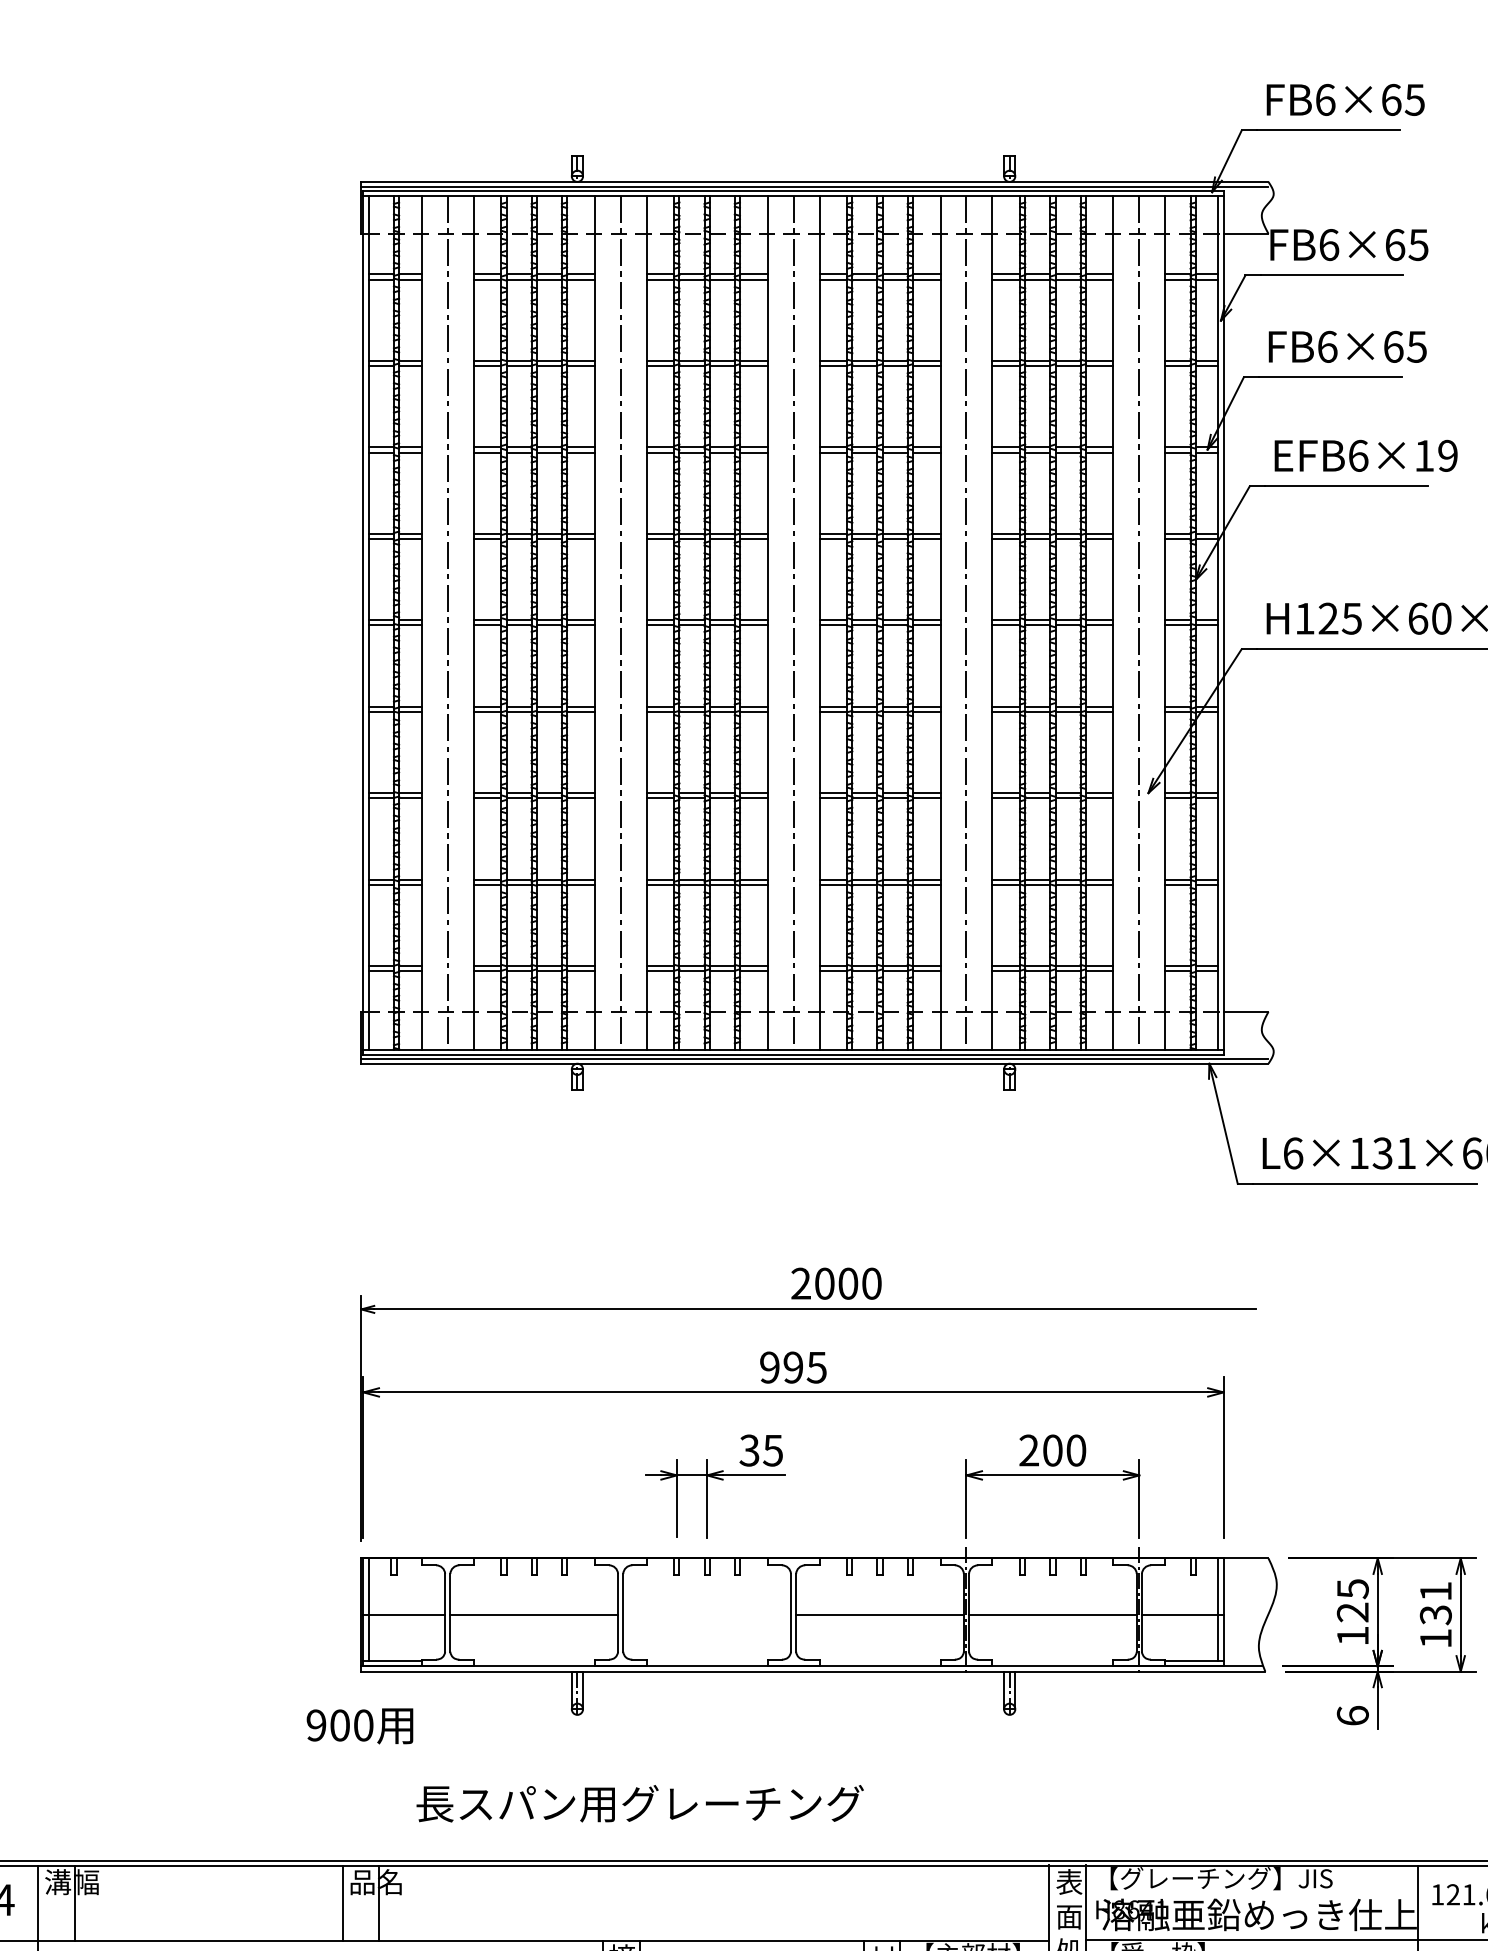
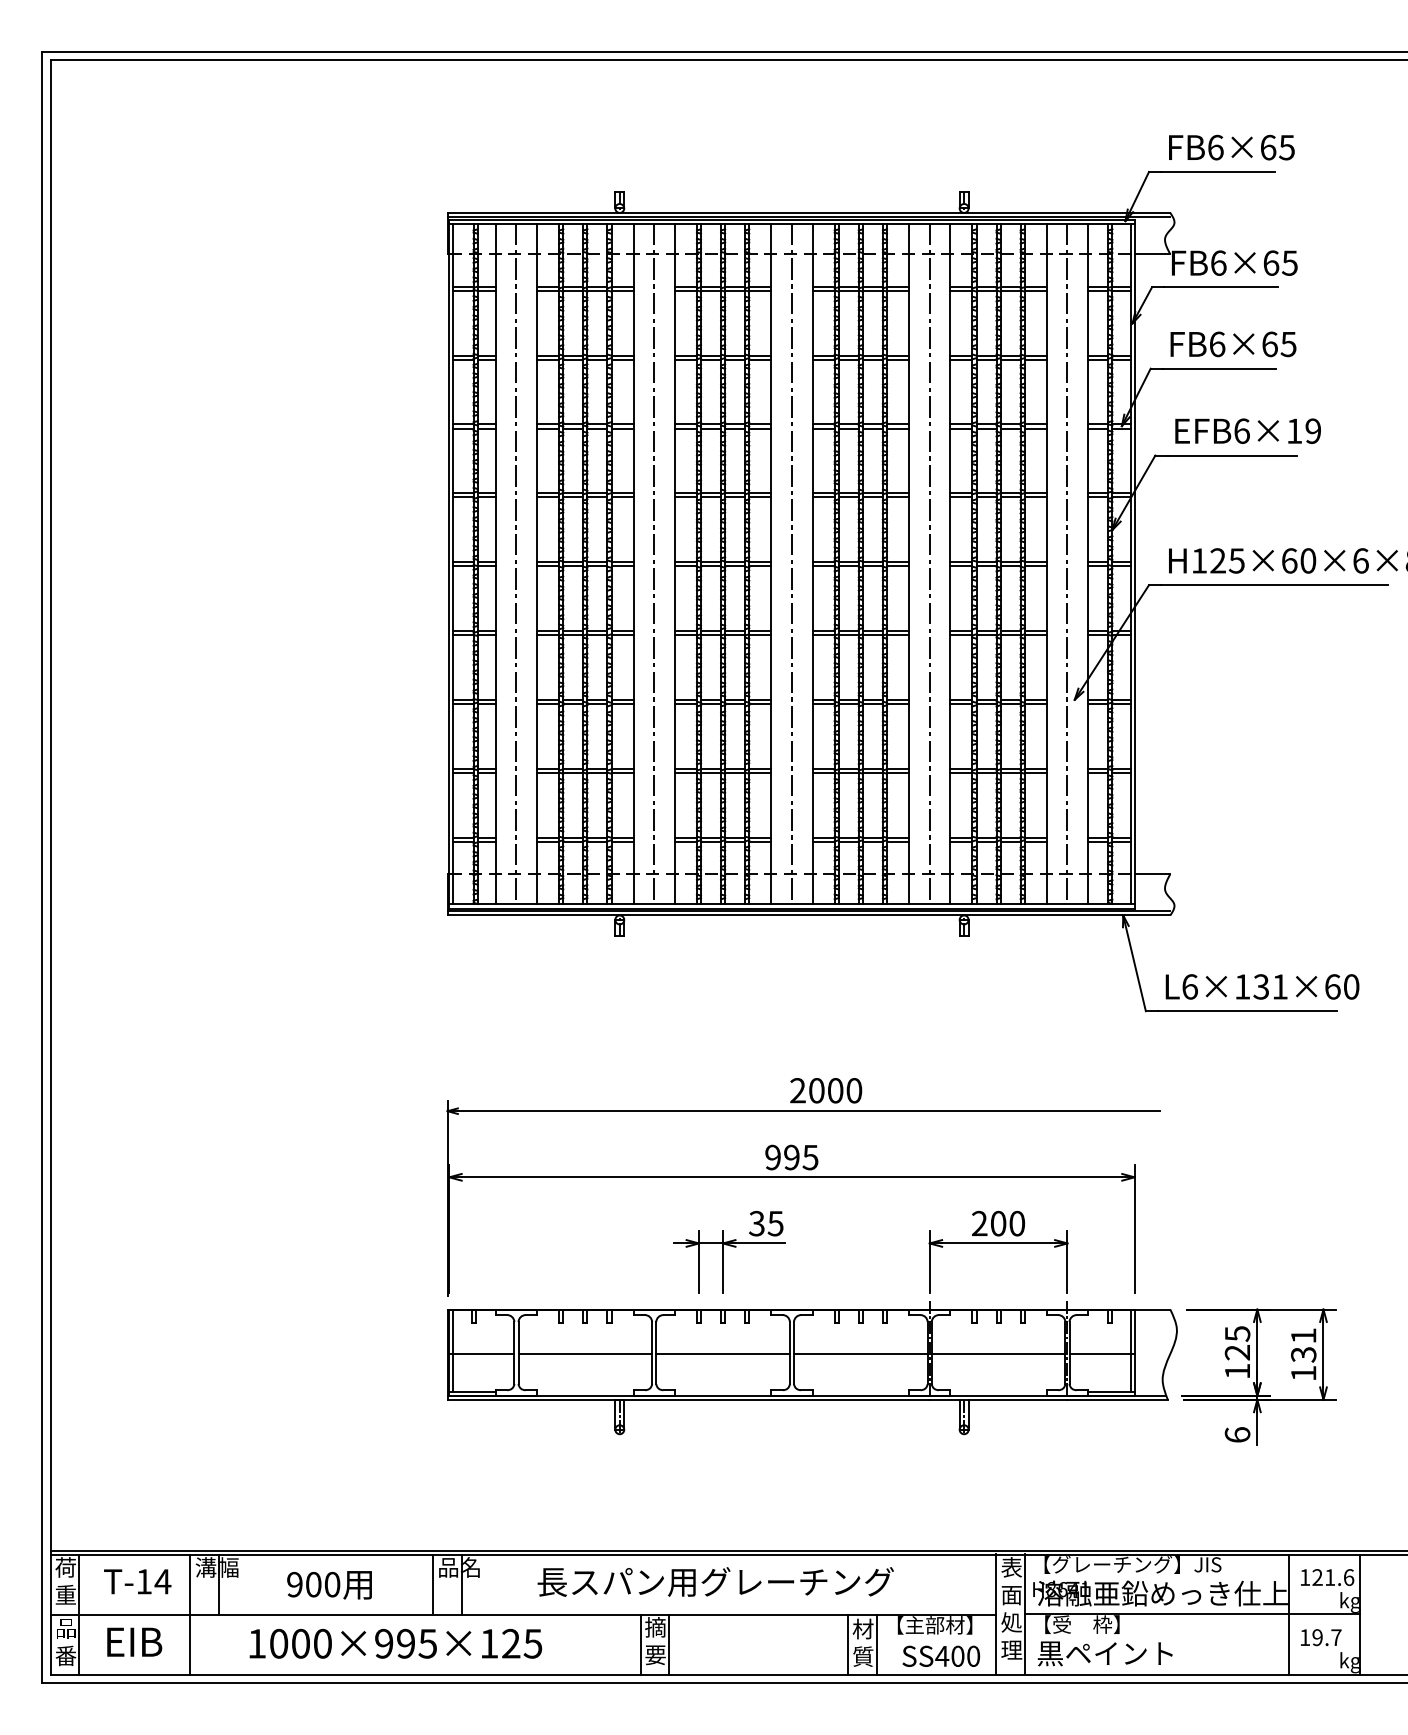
line: (706, 1614) -> (722, 1354), added
text: (359, 1726) -> (329, 1585), moved
text: (639, 1803) -> (715, 1581), moved

